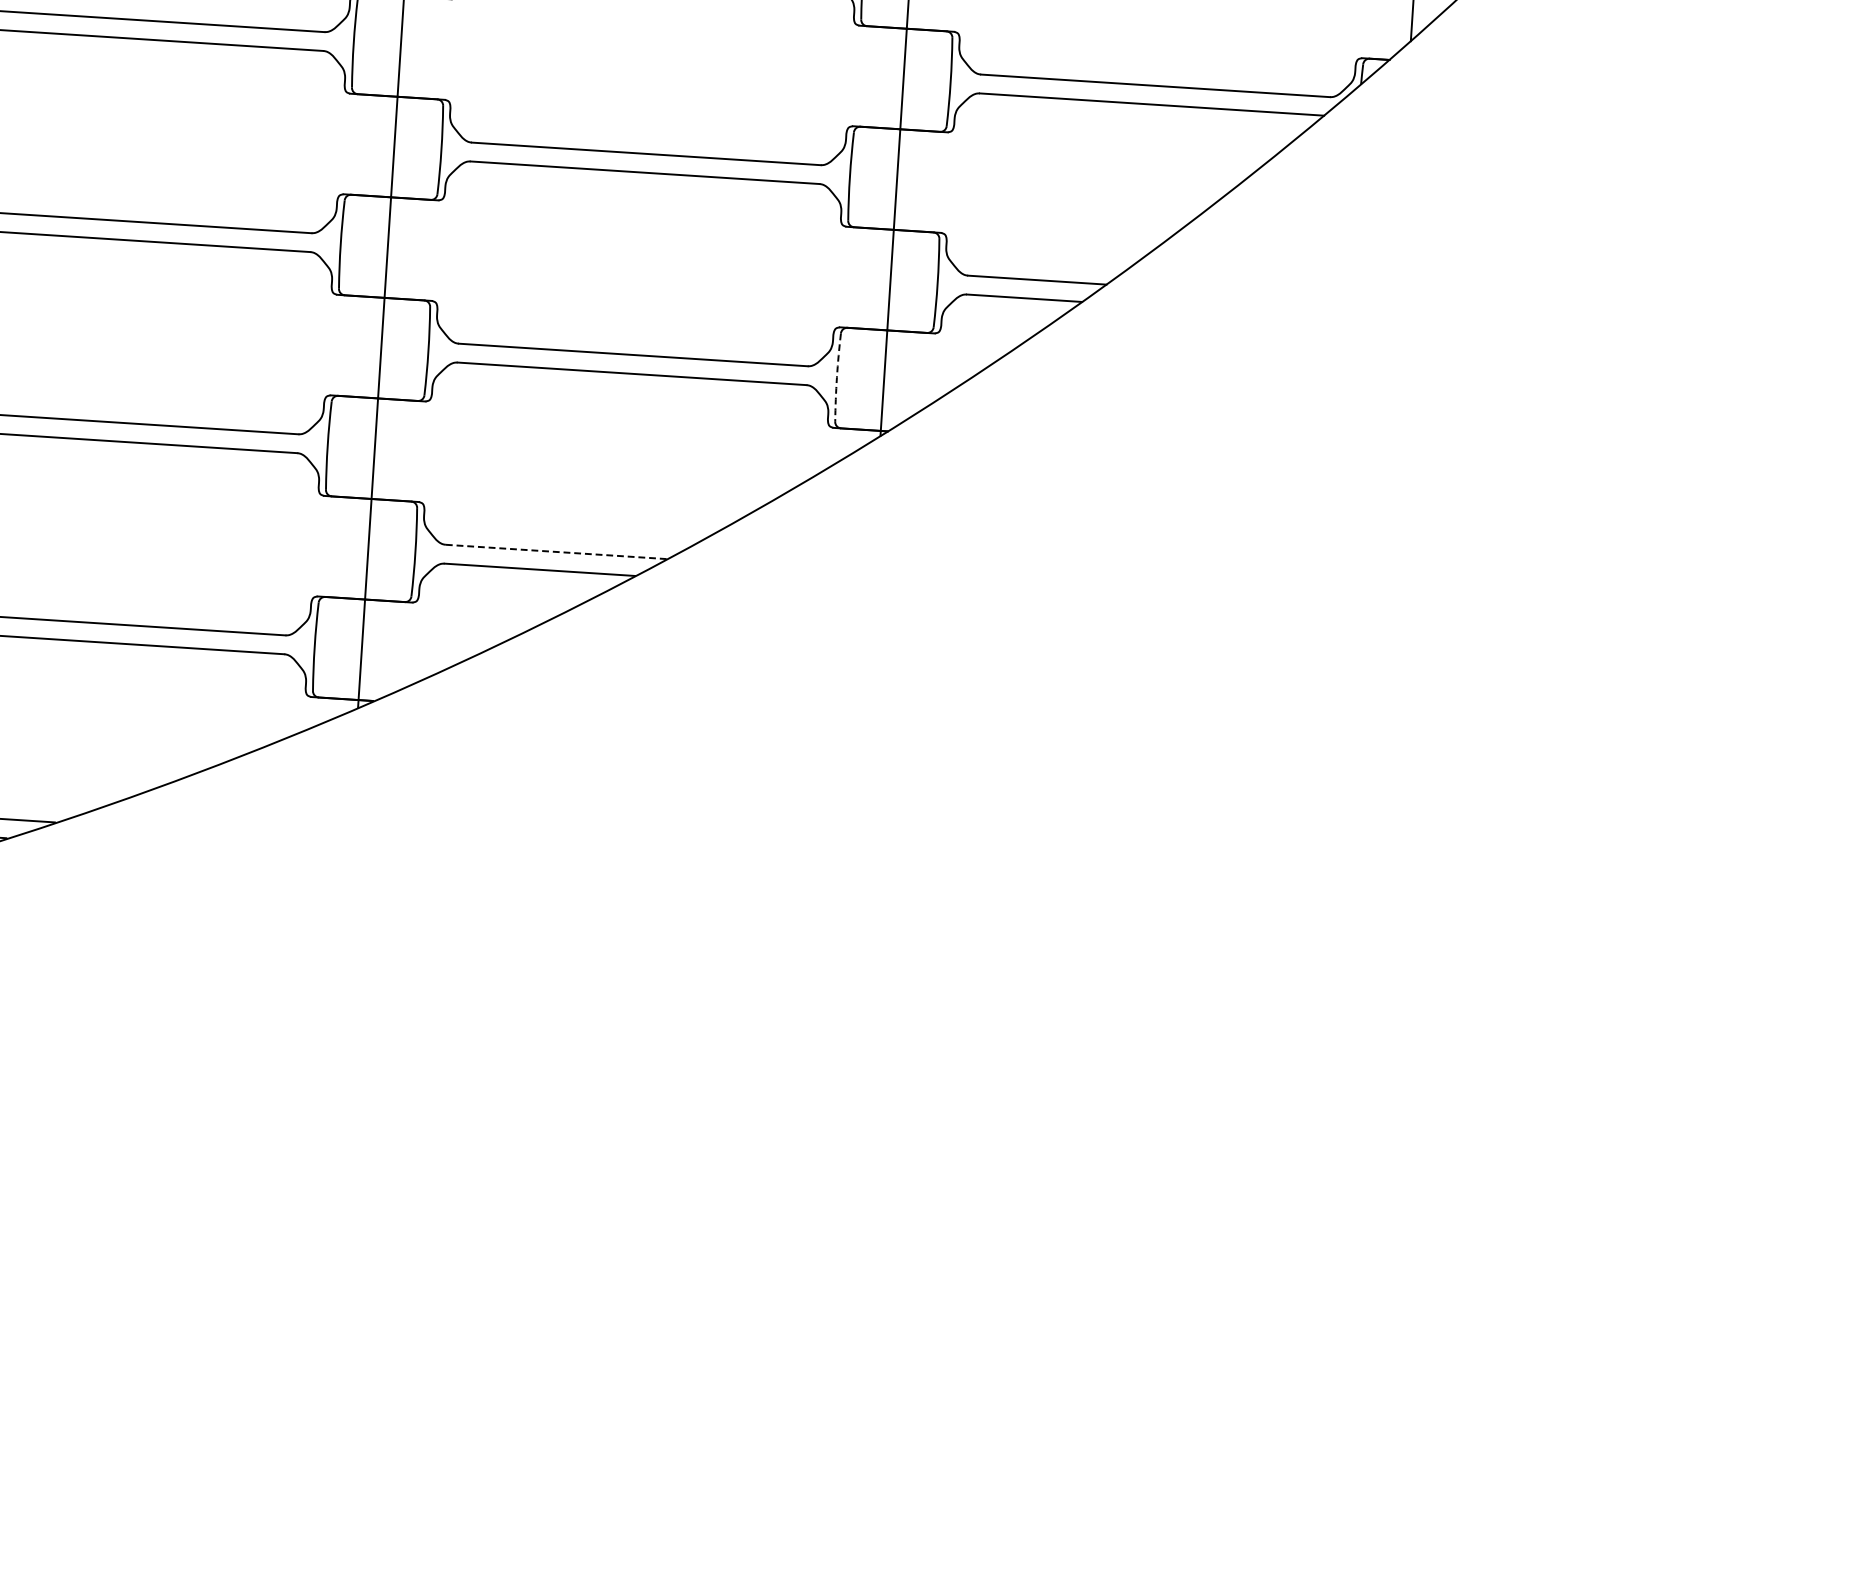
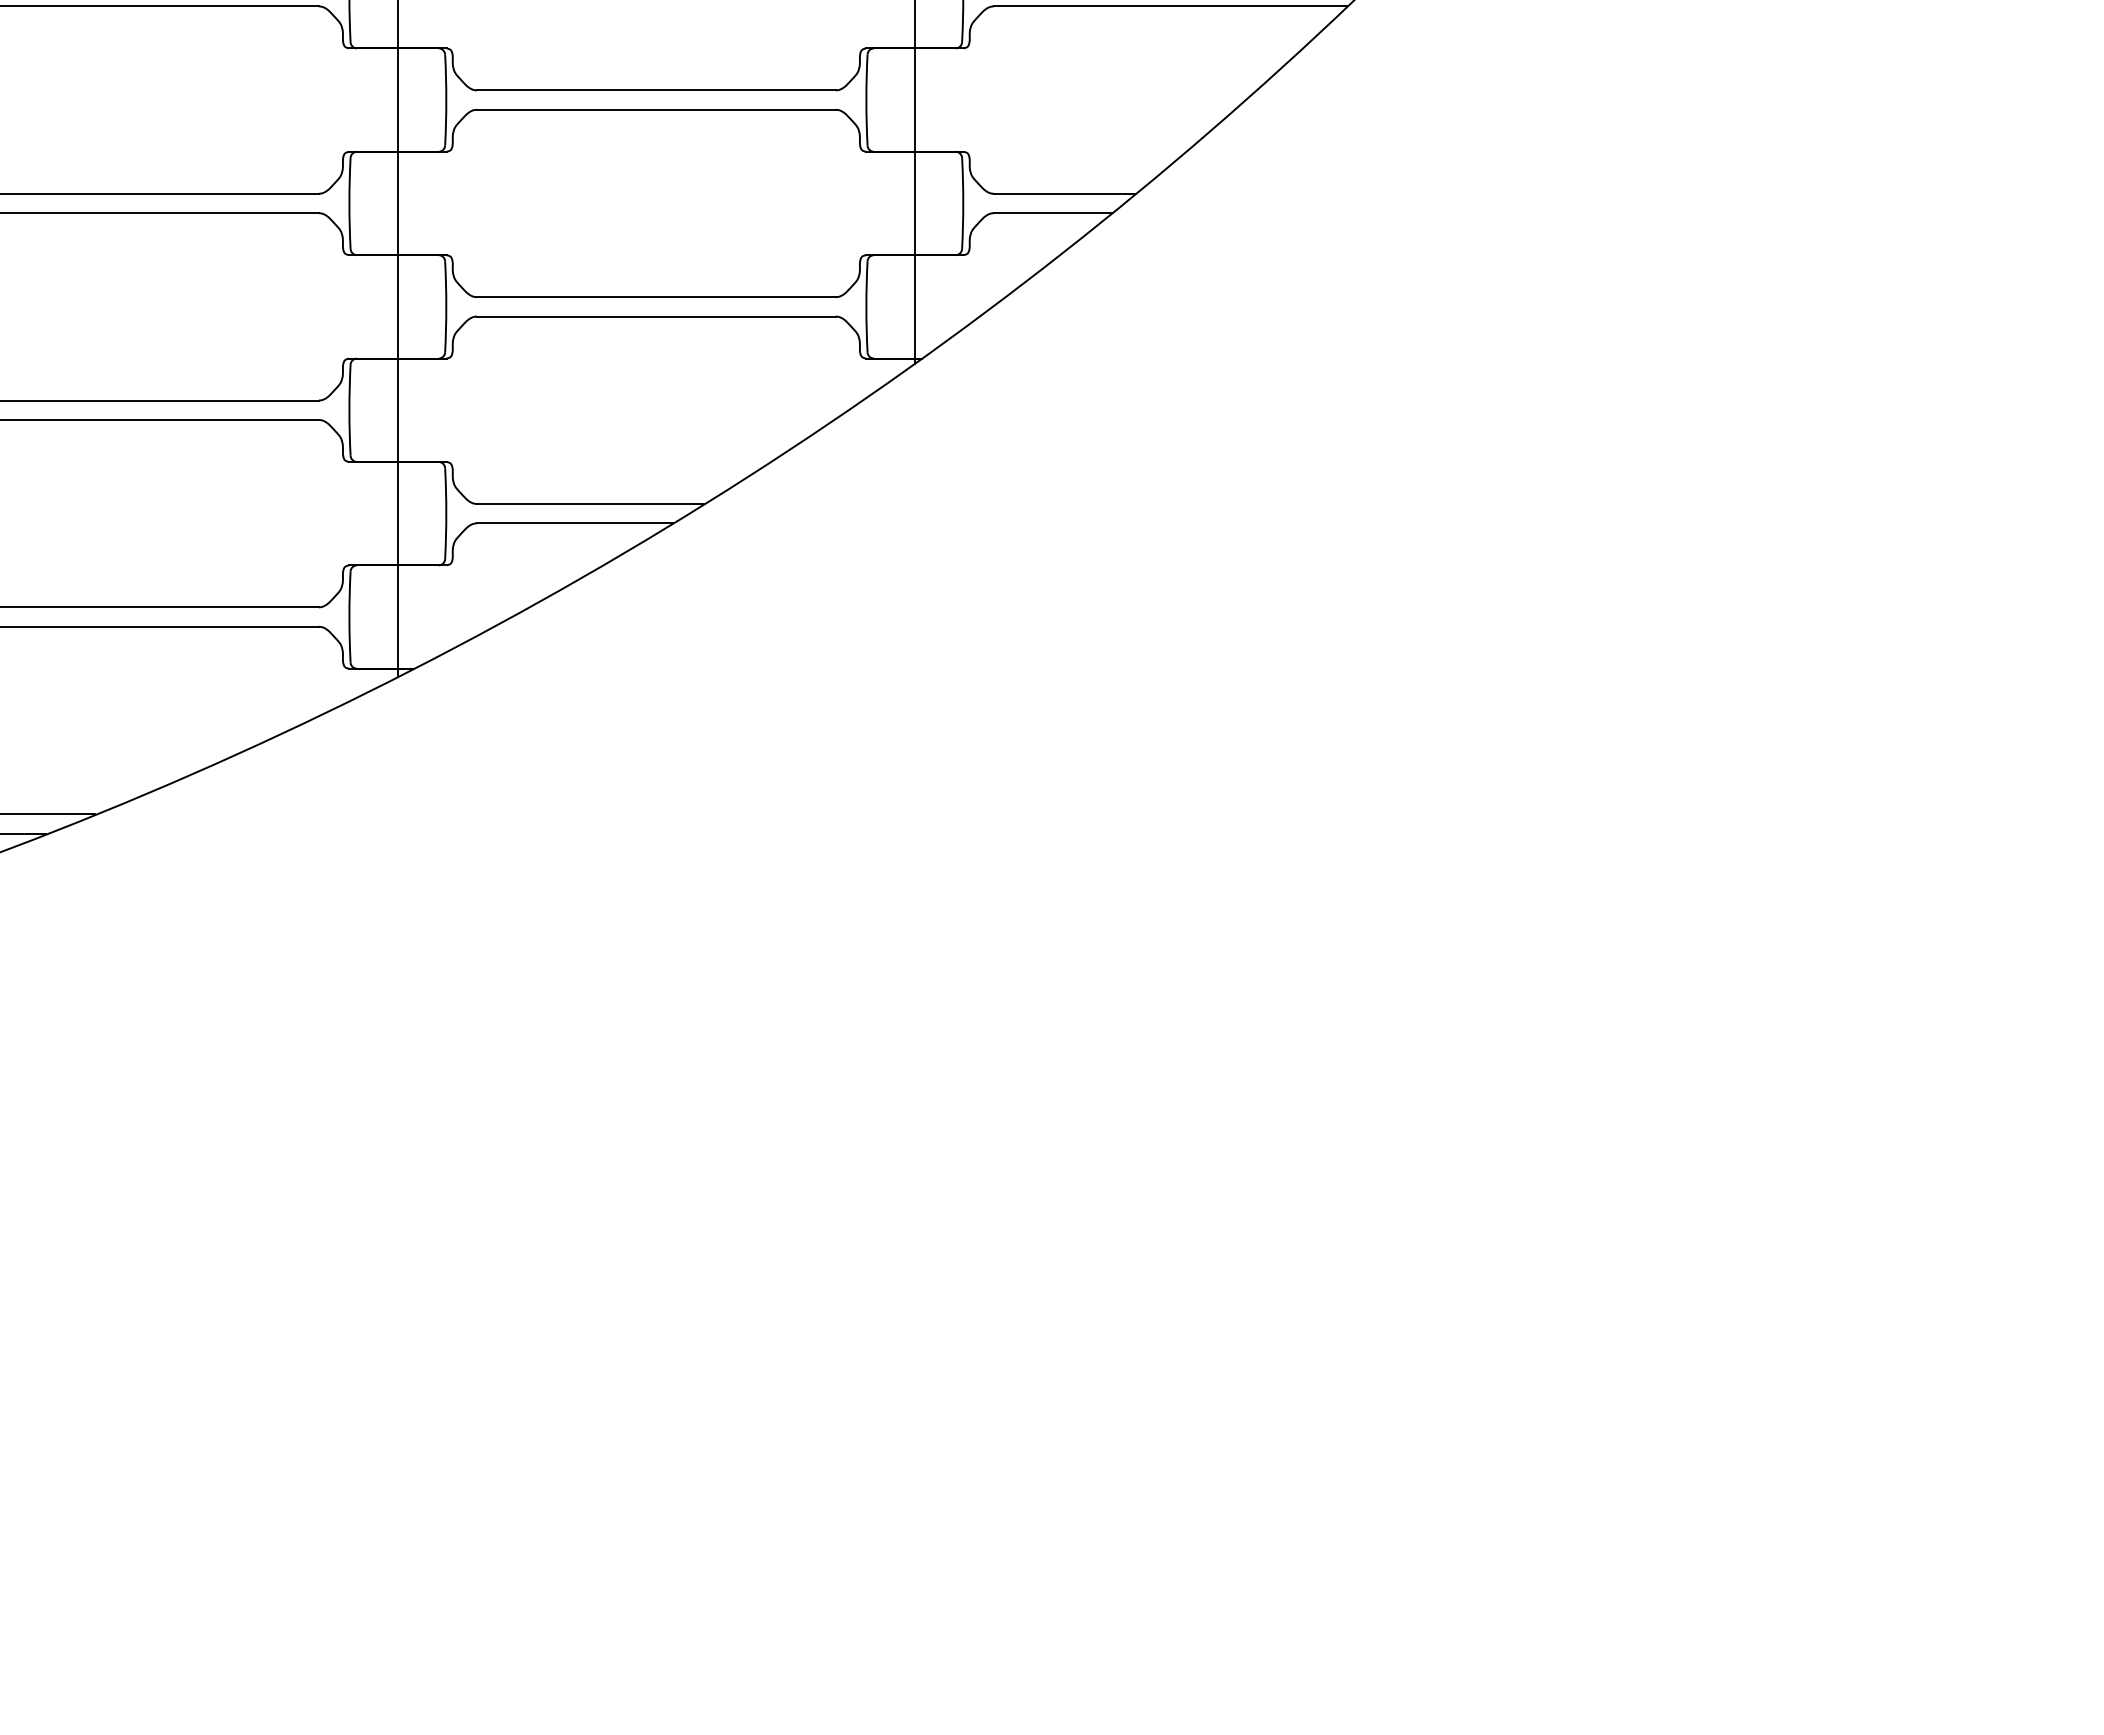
arc: (837, 377) -> (866, 306), dashed -> solid
line: (556, 551) -> (590, 503), dashed -> solid

